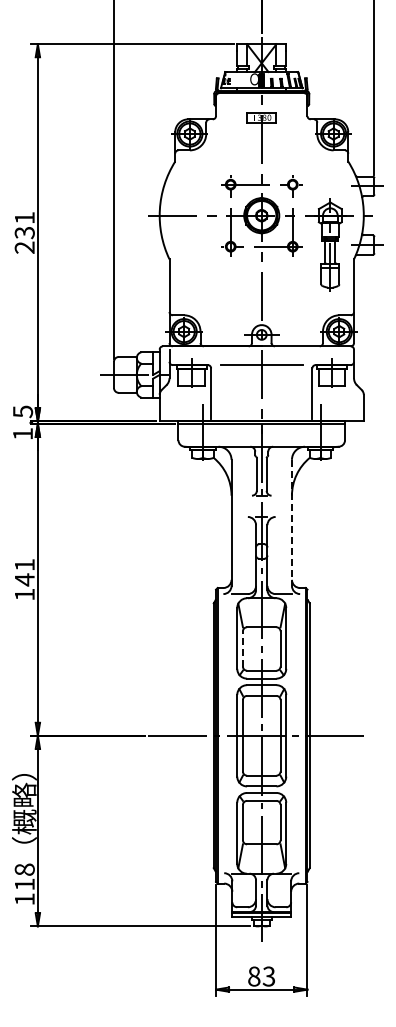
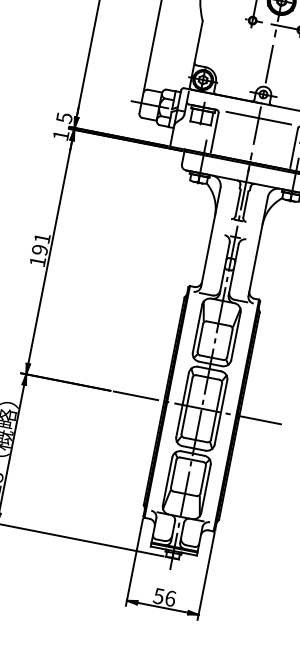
line: (291, 523) -> (257, 246), dashed -> solid
text: (24, 579) -> (39, 249), 141 -> 191
line: (242, 648) -> (200, 337), dashed -> solid
text: (261, 976) -> (164, 597), 83 -> 56

